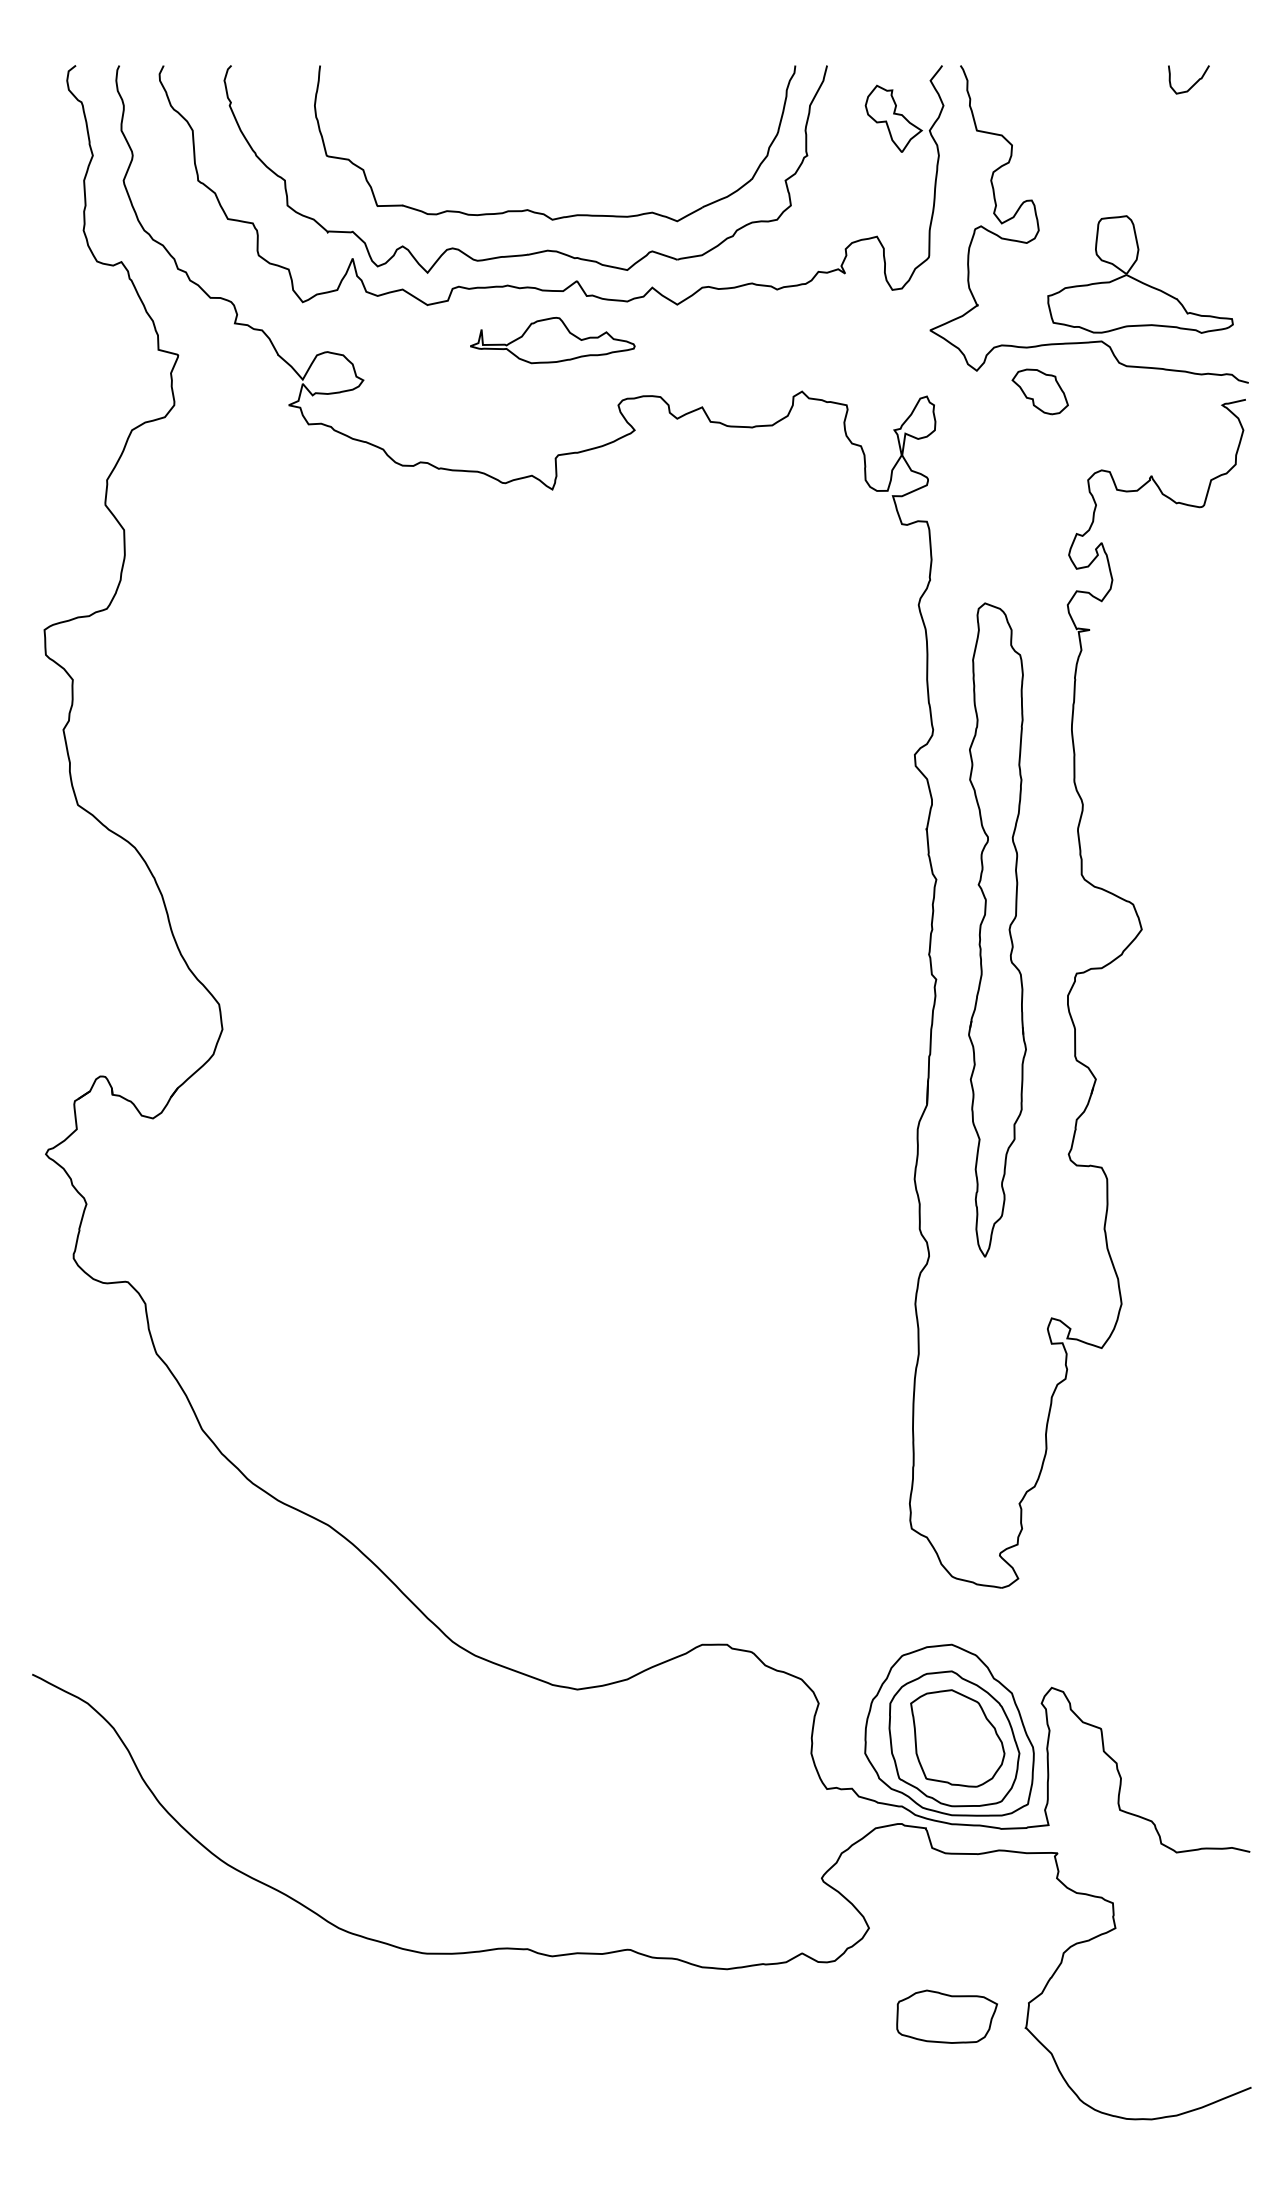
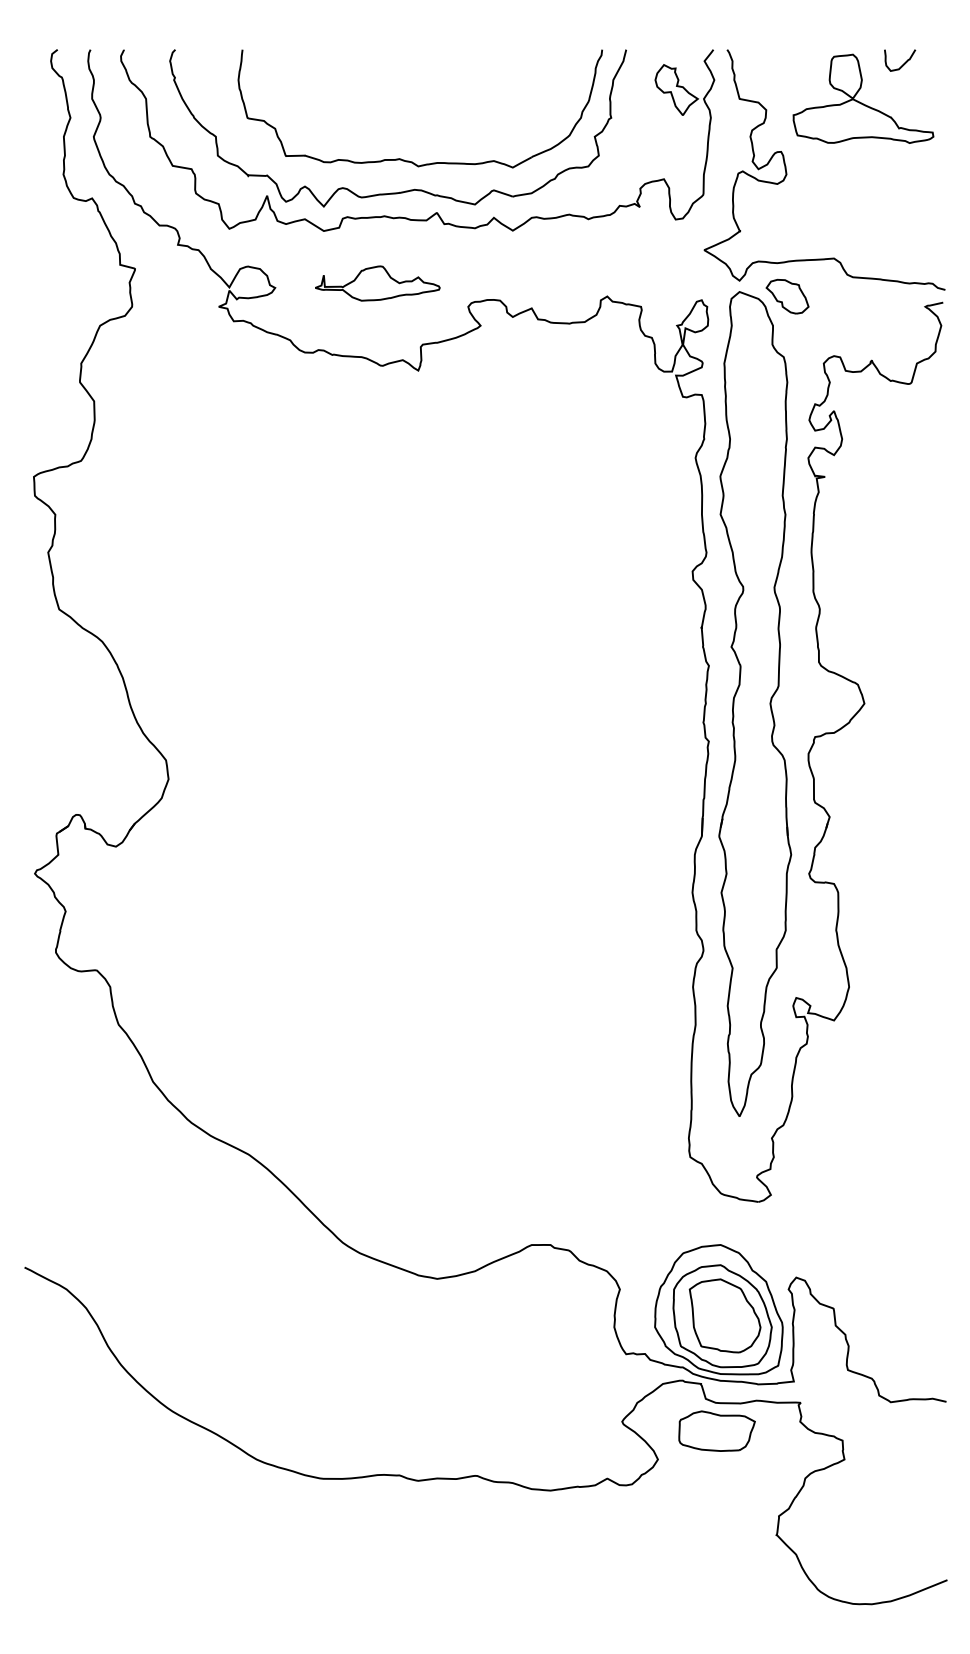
part: (1140, 274) -> (863, 98), moved
part: (552, 340) -> (377, 283), moved
part: (997, 929) -> (755, 703), size x1.67
part: (946, 2016) -> (716, 1431), moved

